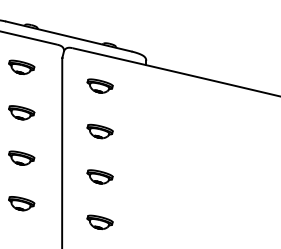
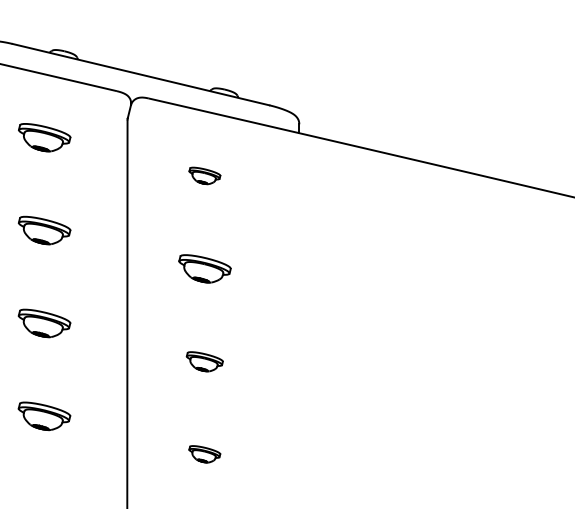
part: (99, 85) -> (203, 174), size x0.6
part: (99, 176) -> (203, 360), size x0.7
part: (99, 221) -> (203, 452), size x0.6

